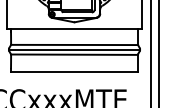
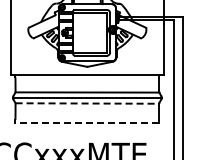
line: (74, 54) -> (87, 103), solid -> dashed
line: (74, 72) -> (87, 123), solid -> dashed

